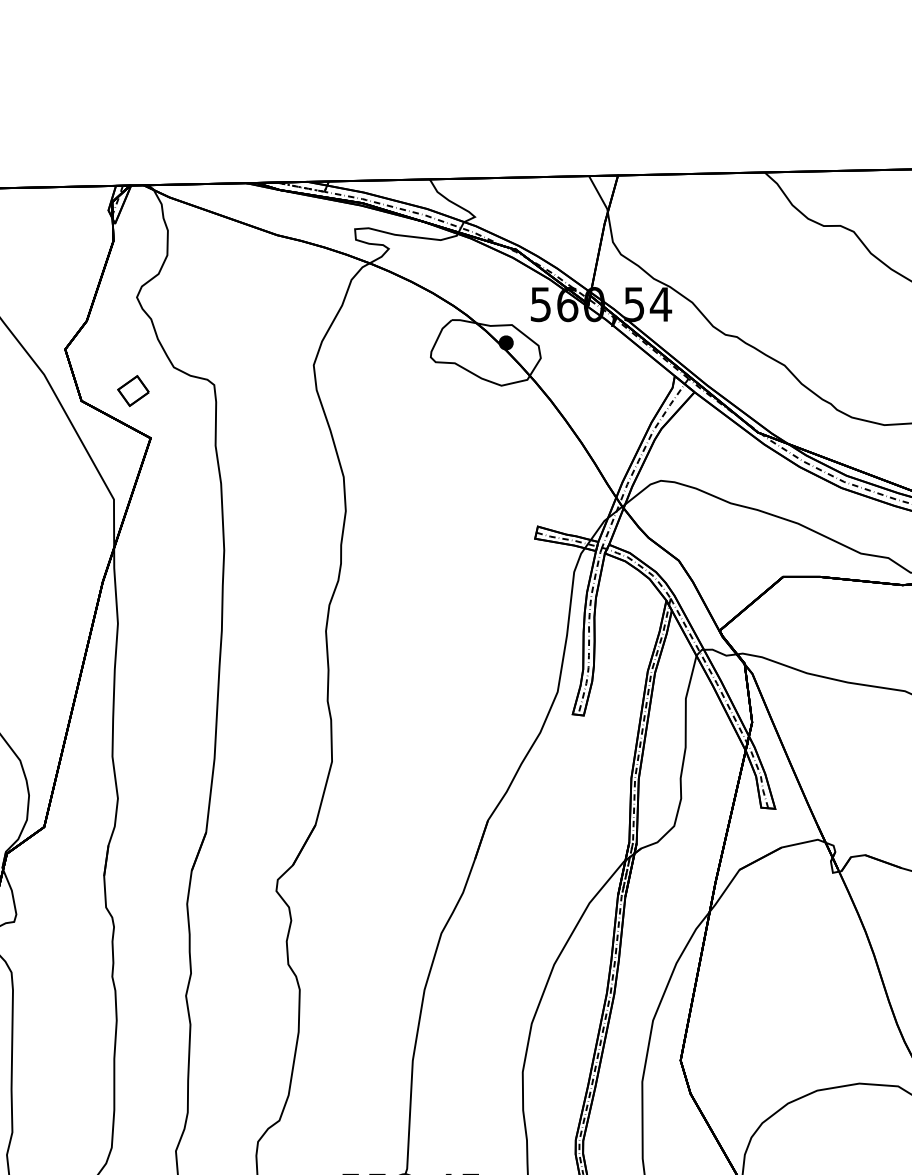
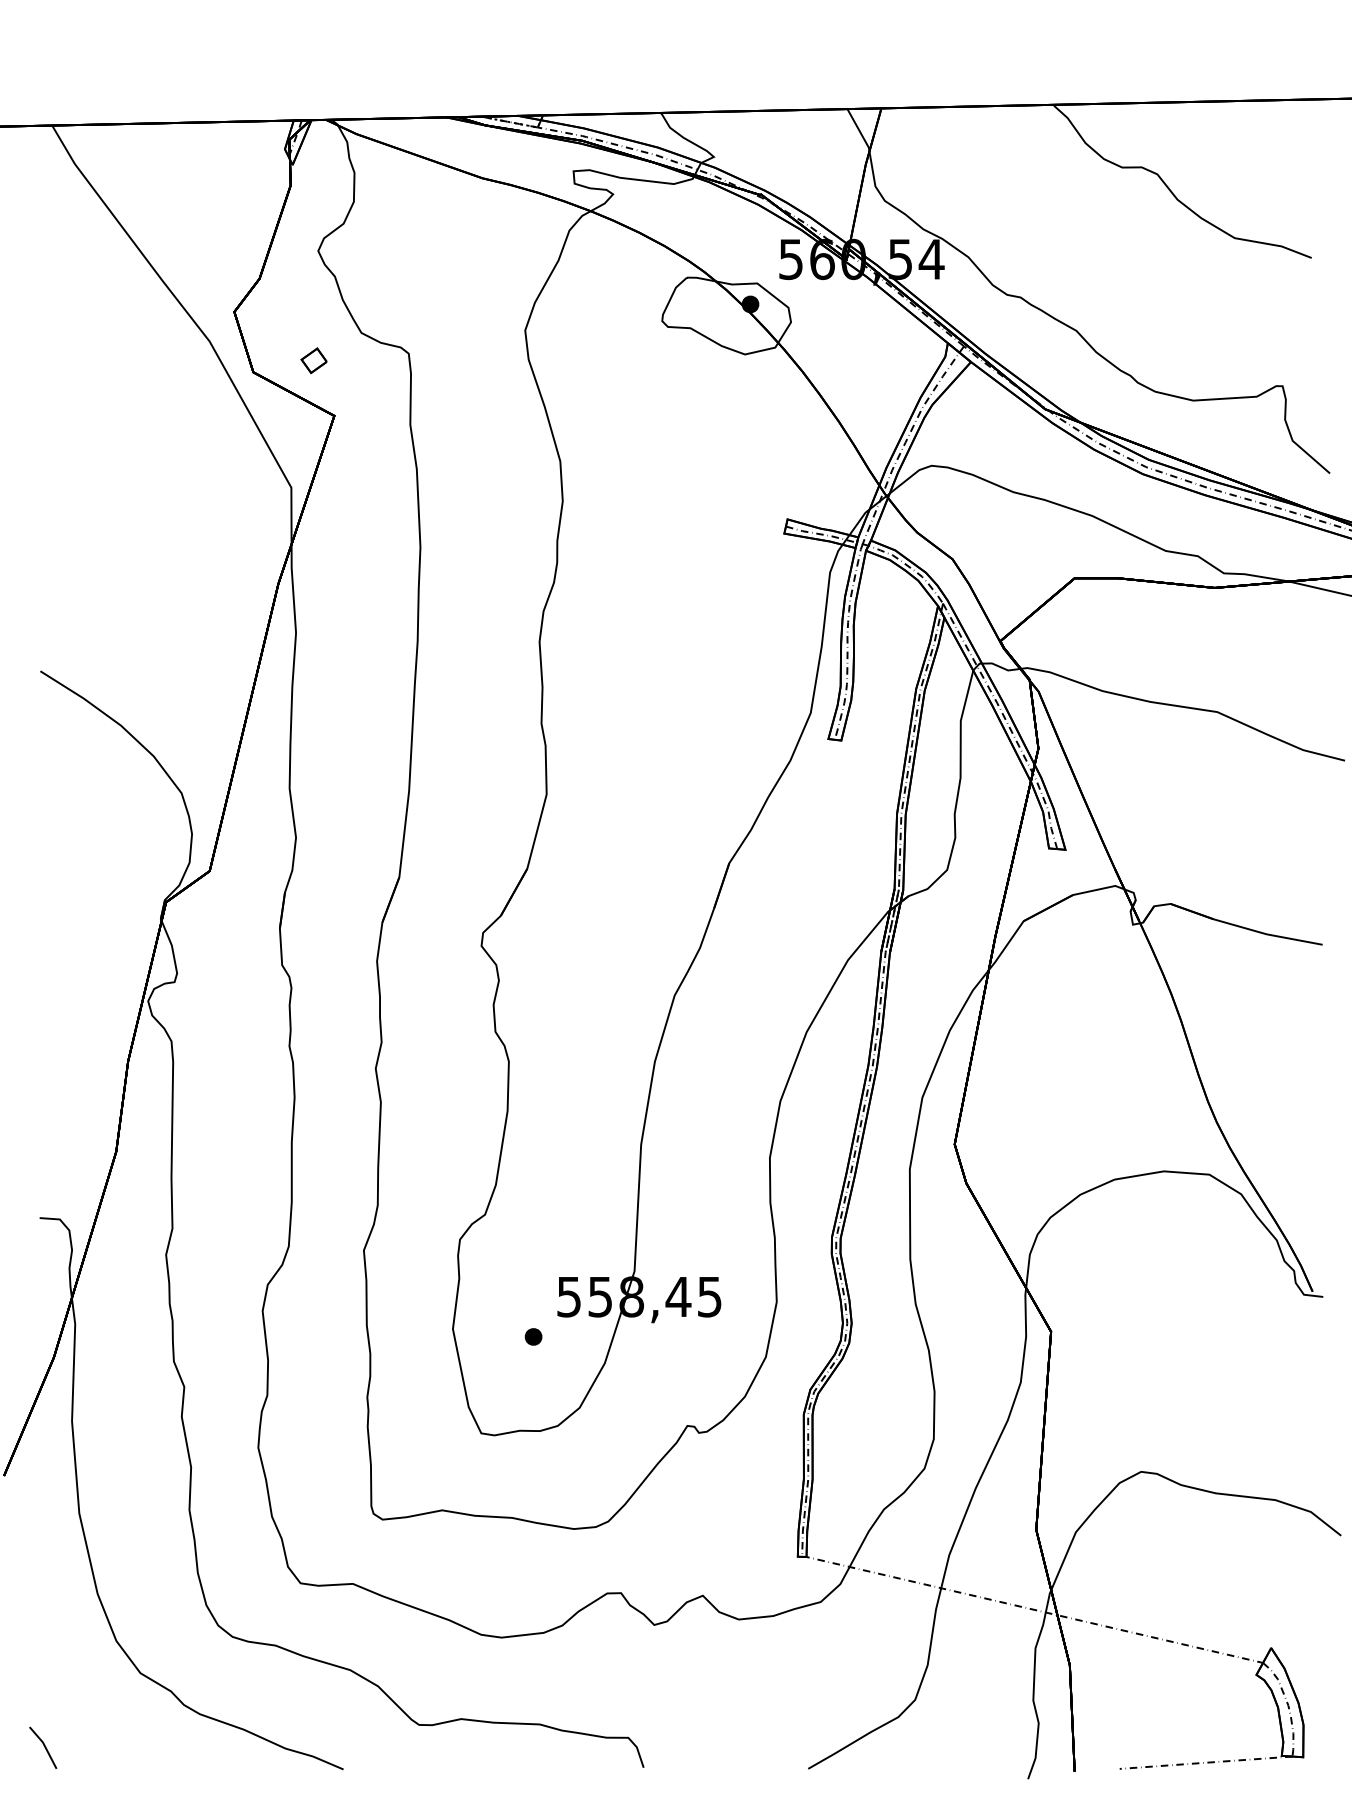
part: (132, 390) -> (313, 360), size x0.7

